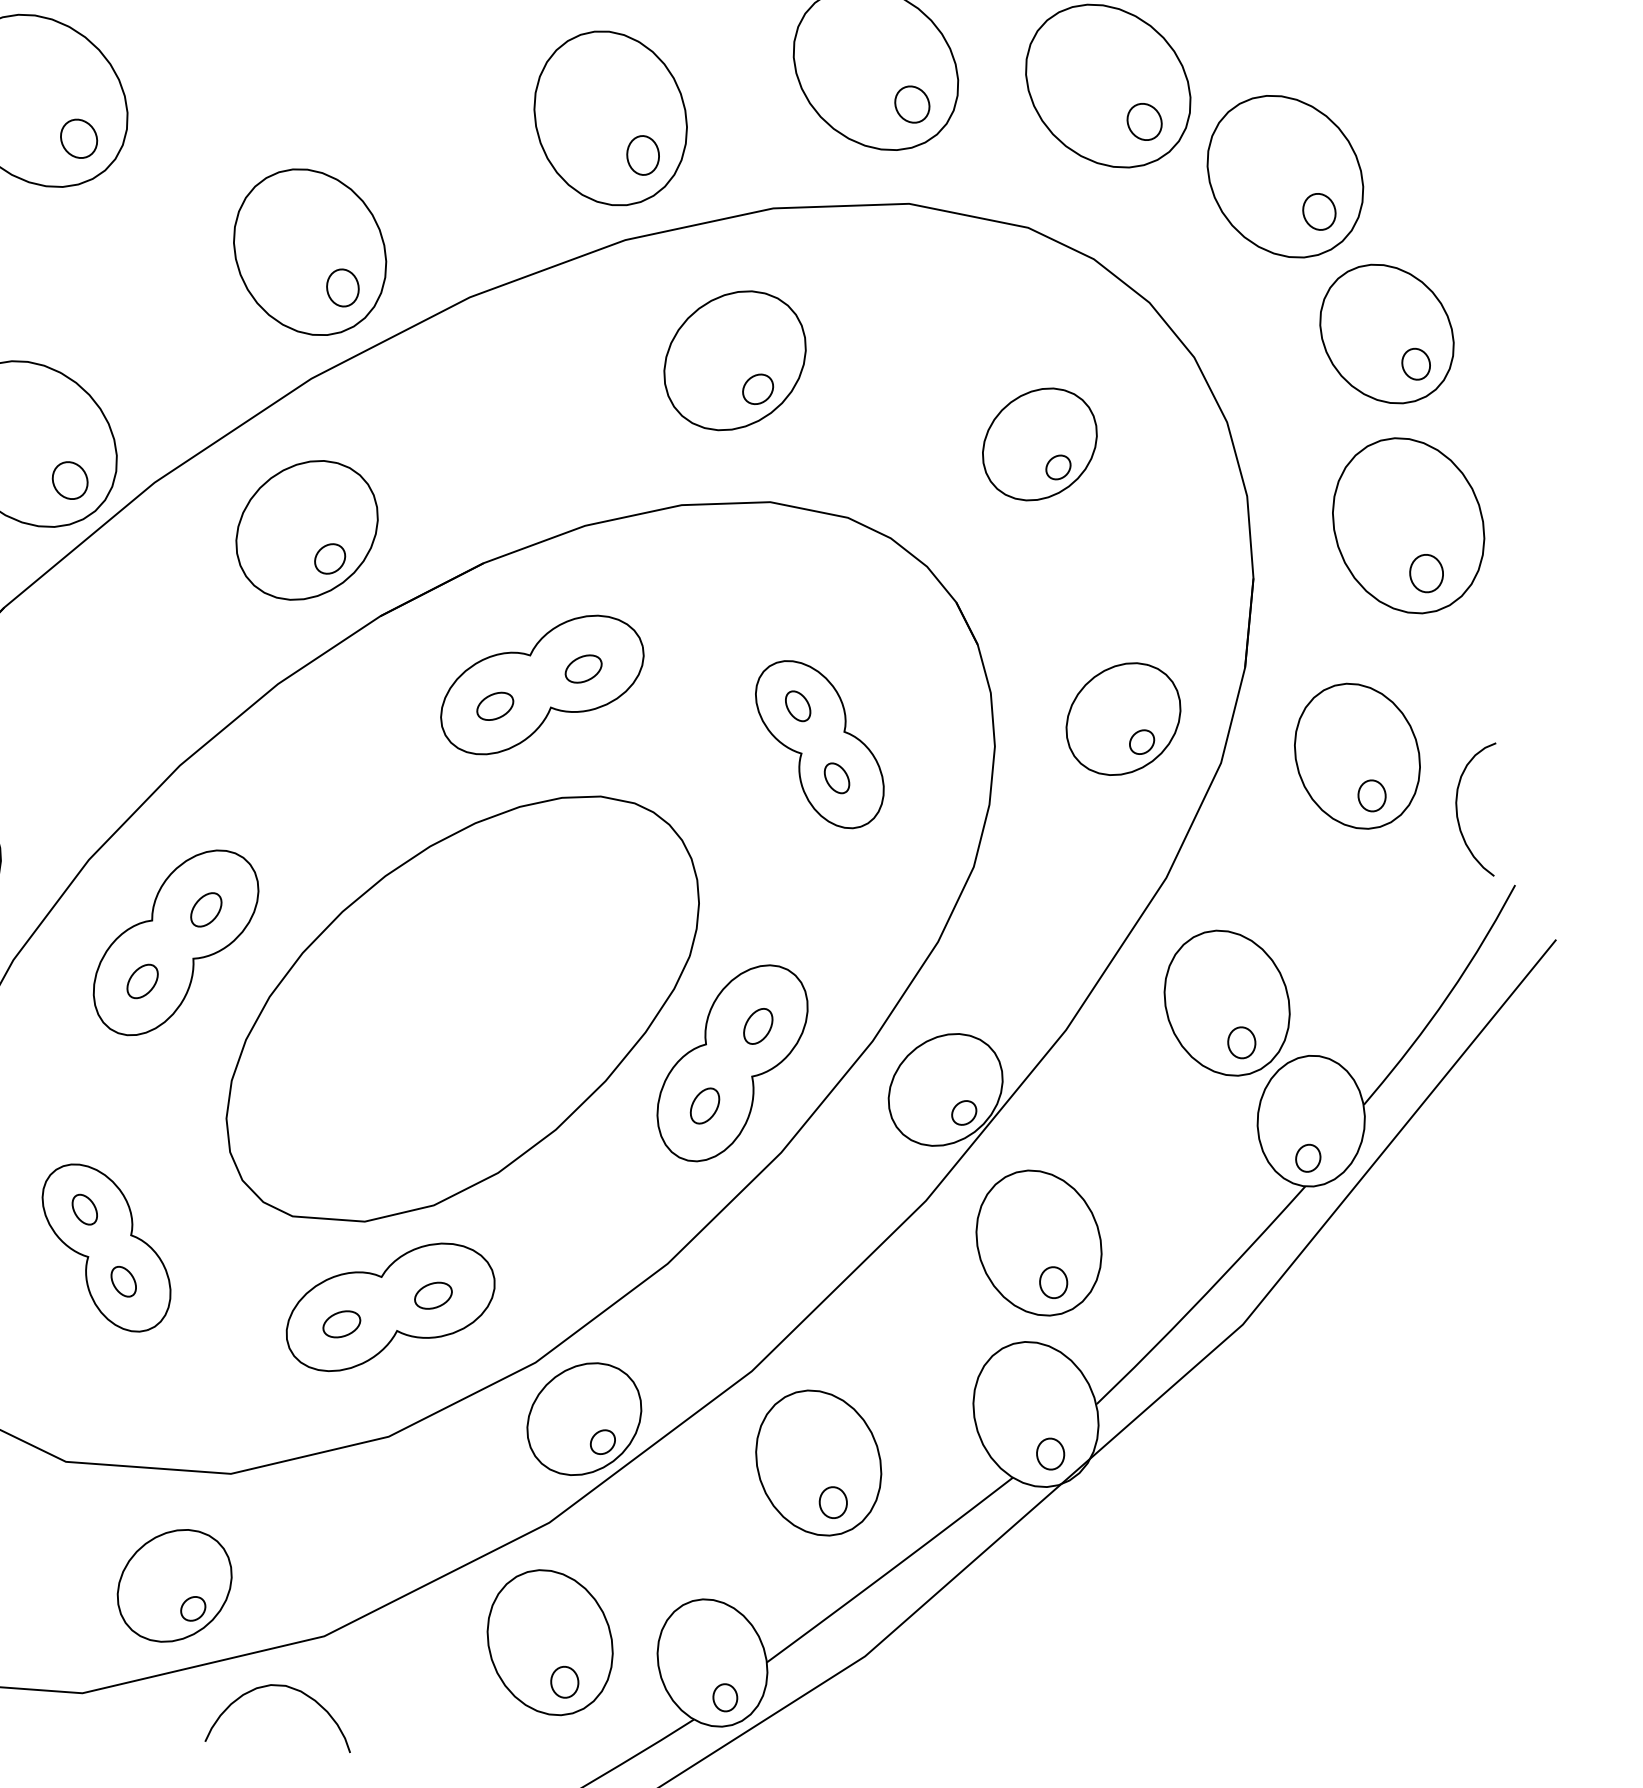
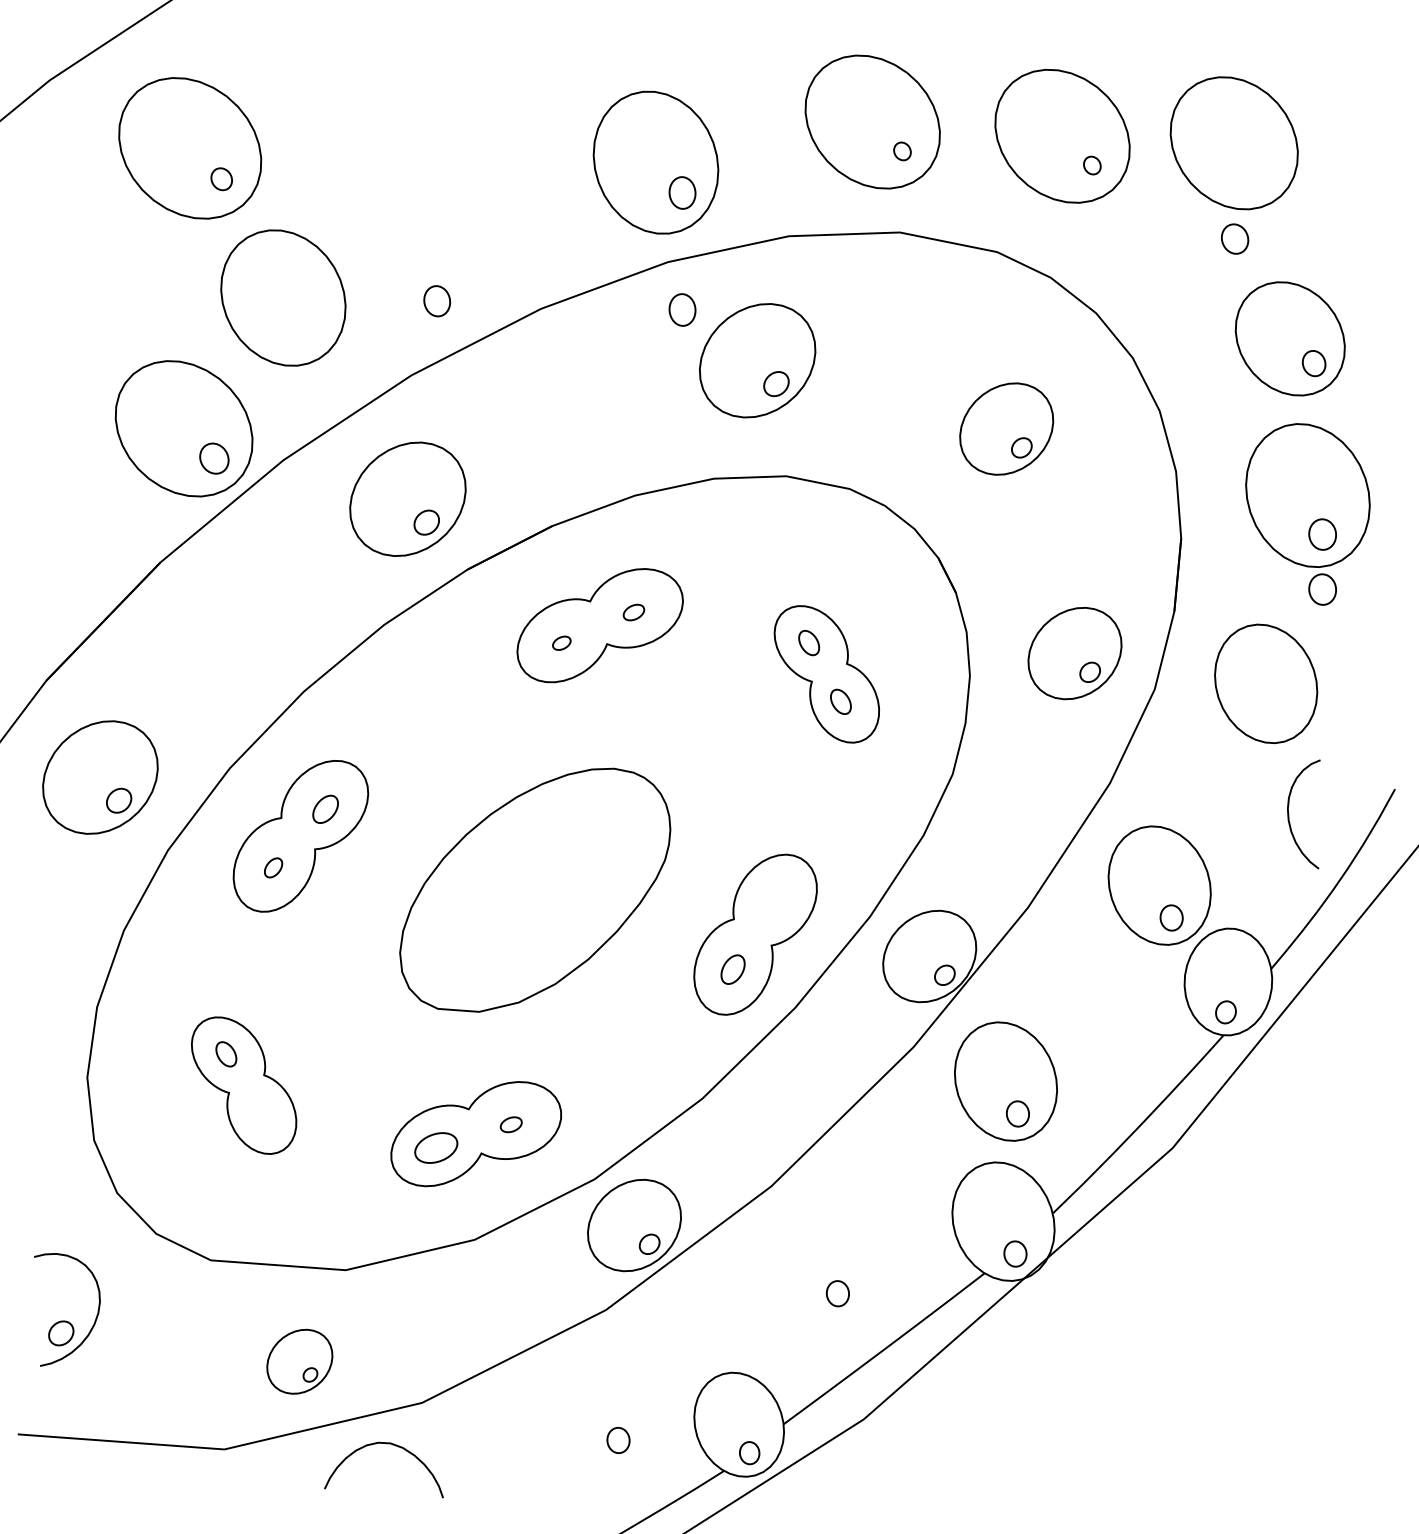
part: (912, 104) -> (902, 151), size x0.6
part: (1144, 121) -> (1092, 165), size x0.6
part: (78, 137) -> (221, 178), size x0.7
part: (1284, 176) -> (1233, 143), moved
part: (310, 251) -> (283, 297), moved
part: (643, 298) -> (682, 309), added
part: (1426, 640) -> (1322, 589), added
part: (583, 668) -> (633, 612), size x0.7
part: (495, 706) -> (561, 643), size x0.6
part: (1372, 794) -> (1278, 715), removed
curve: (1458, 809) -> (1289, 814), moved
part: (142, 981) -> (273, 867), size x0.7
part: (463, 1007) -> (535, 889), size x0.7
part: (758, 1026) -> (776, 904), removed
part: (124, 1282) -> (258, 1113), removed
part: (433, 1295) -> (511, 1124), size x0.7
part: (342, 1323) -> (436, 1147), size x1.4
part: (818, 1463) -> (825, 1261), removed
part: (174, 1585) -> (299, 1361), size x0.7
part: (550, 1643) -> (606, 1408), removed

